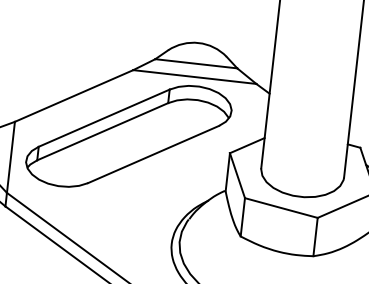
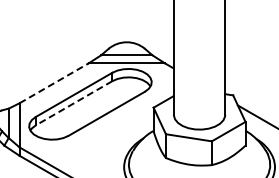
line: (74, 96) -> (54, 83), solid -> dashed
line: (101, 131) -> (73, 103), solid -> dashed

